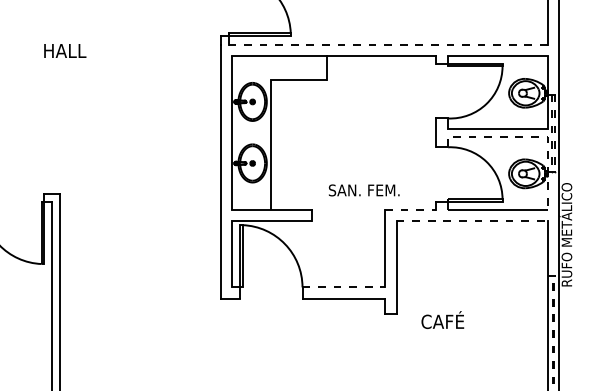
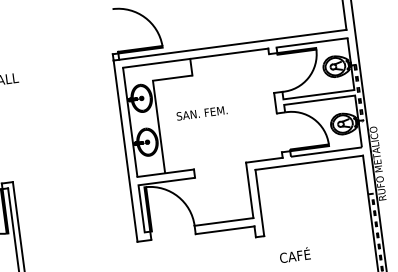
line: (383, 44) -> (229, 45), dashed -> solid
line: (528, 136) -> (341, 97), dashed -> solid
text: (363, 190) -> (201, 113), moved
line: (410, 209) -> (264, 160), dashed -> solid
line: (472, 221) -> (309, 162), dashed -> solid
line: (344, 287) -> (224, 221), dashed -> solid
text: (442, 319) -> (294, 254), moved

